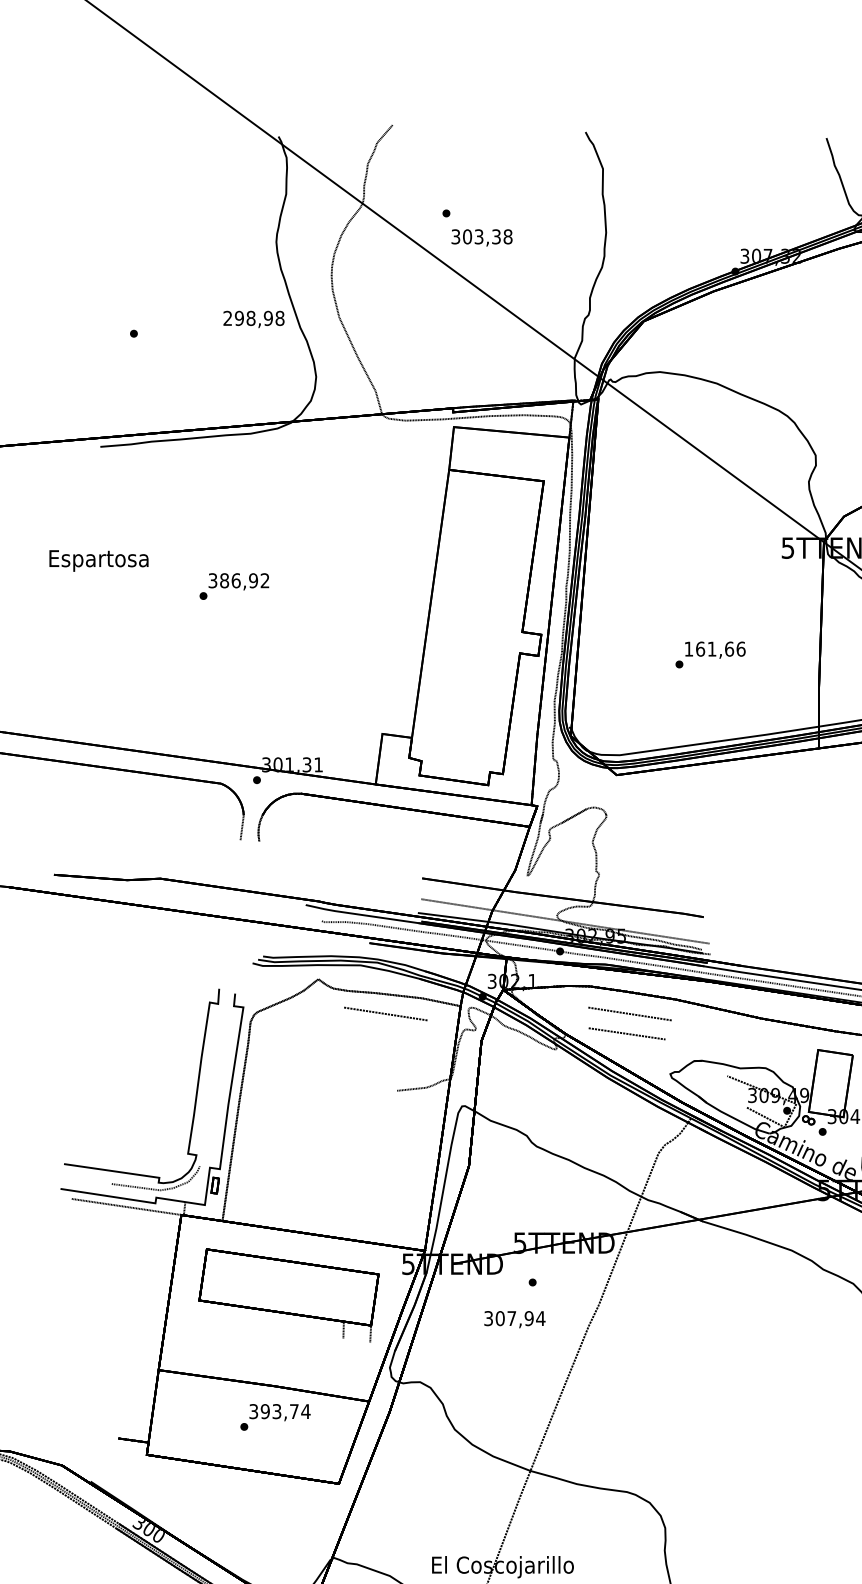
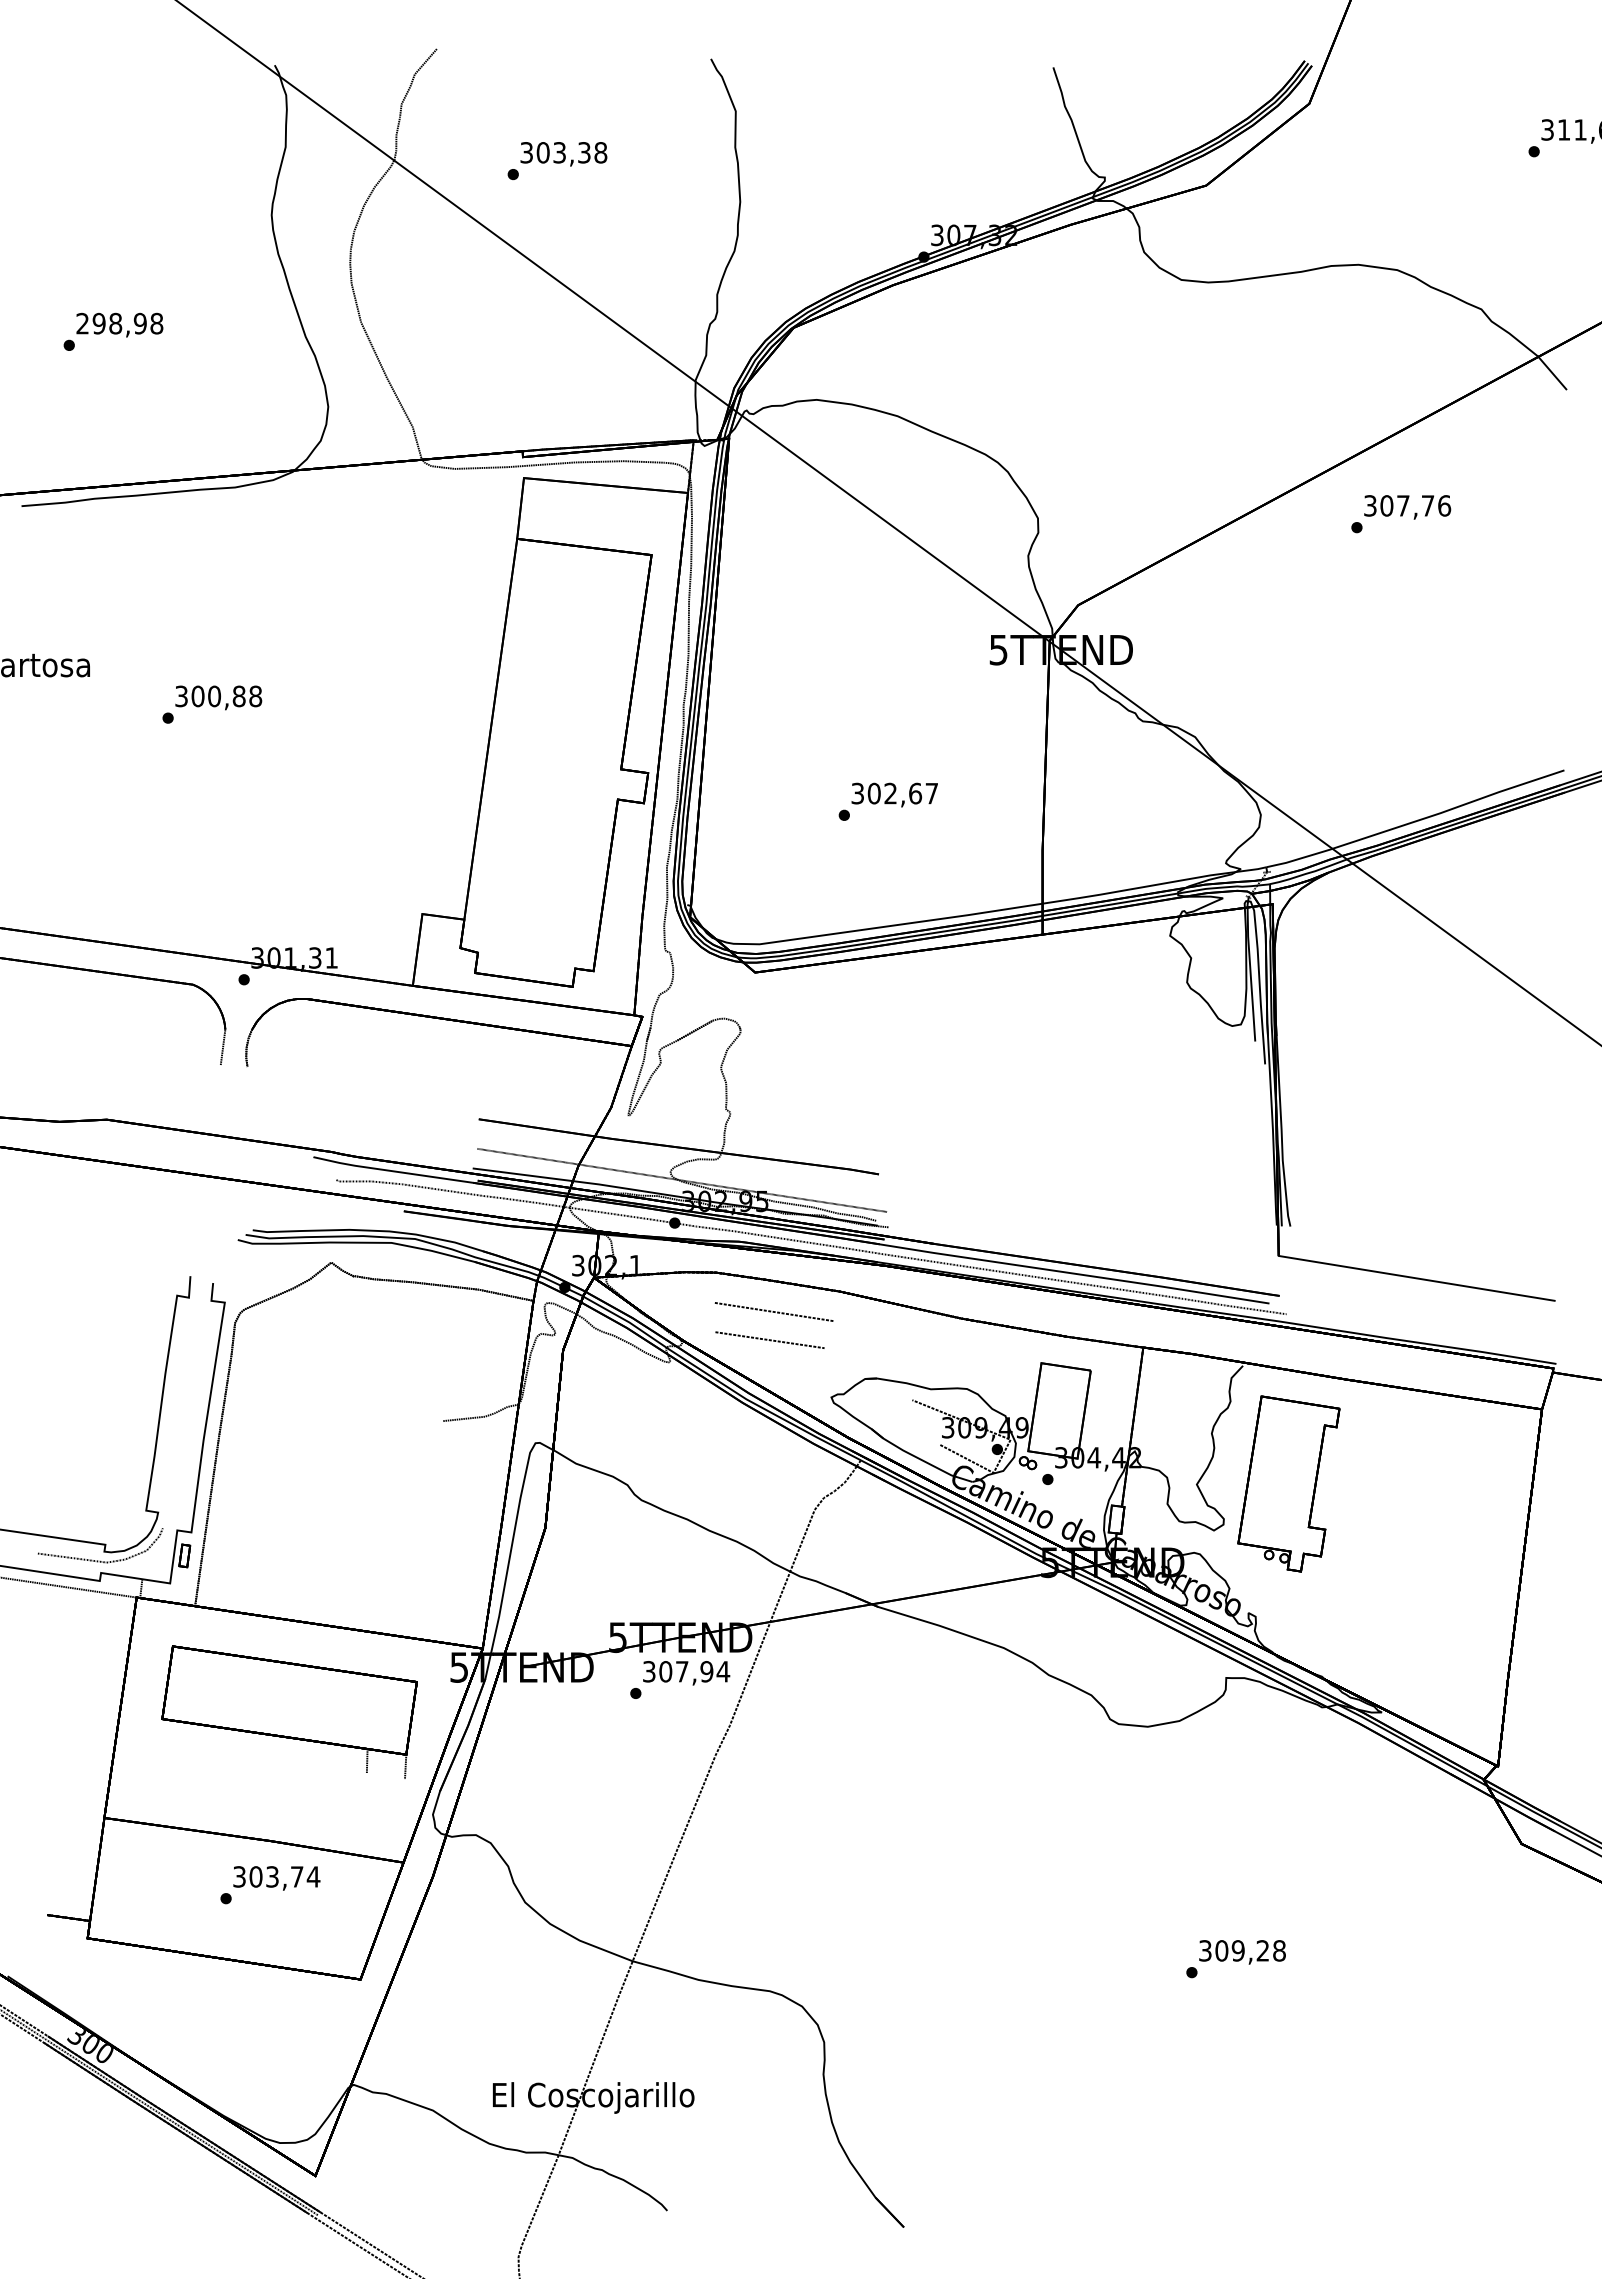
text: (481, 238) -> (563, 154), moved
text: (253, 319) -> (119, 324), moved
text: (244, 580) -> (226, 696), 386,92 -> 300,88
text: (714, 649) -> (894, 793), 161,66 -> 302,67
line: (385, 1013) -> (426, 1311), removed
text: (514, 1319) -> (686, 1673), moved
text: (265, 1411) -> (255, 1876), 393,74 -> 303,74

